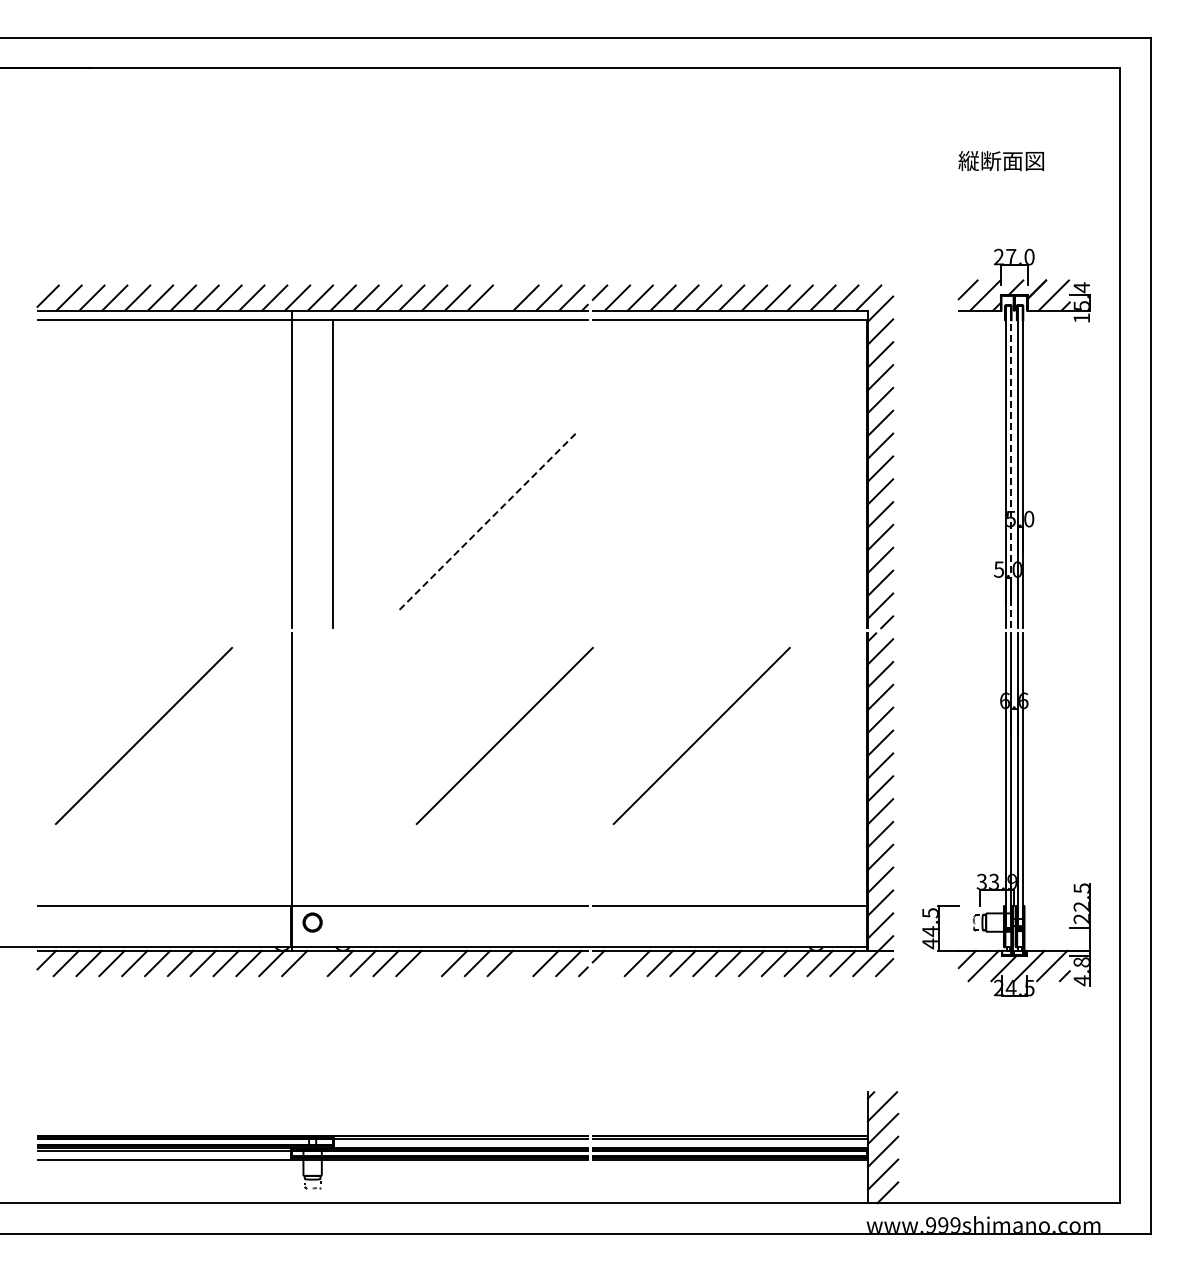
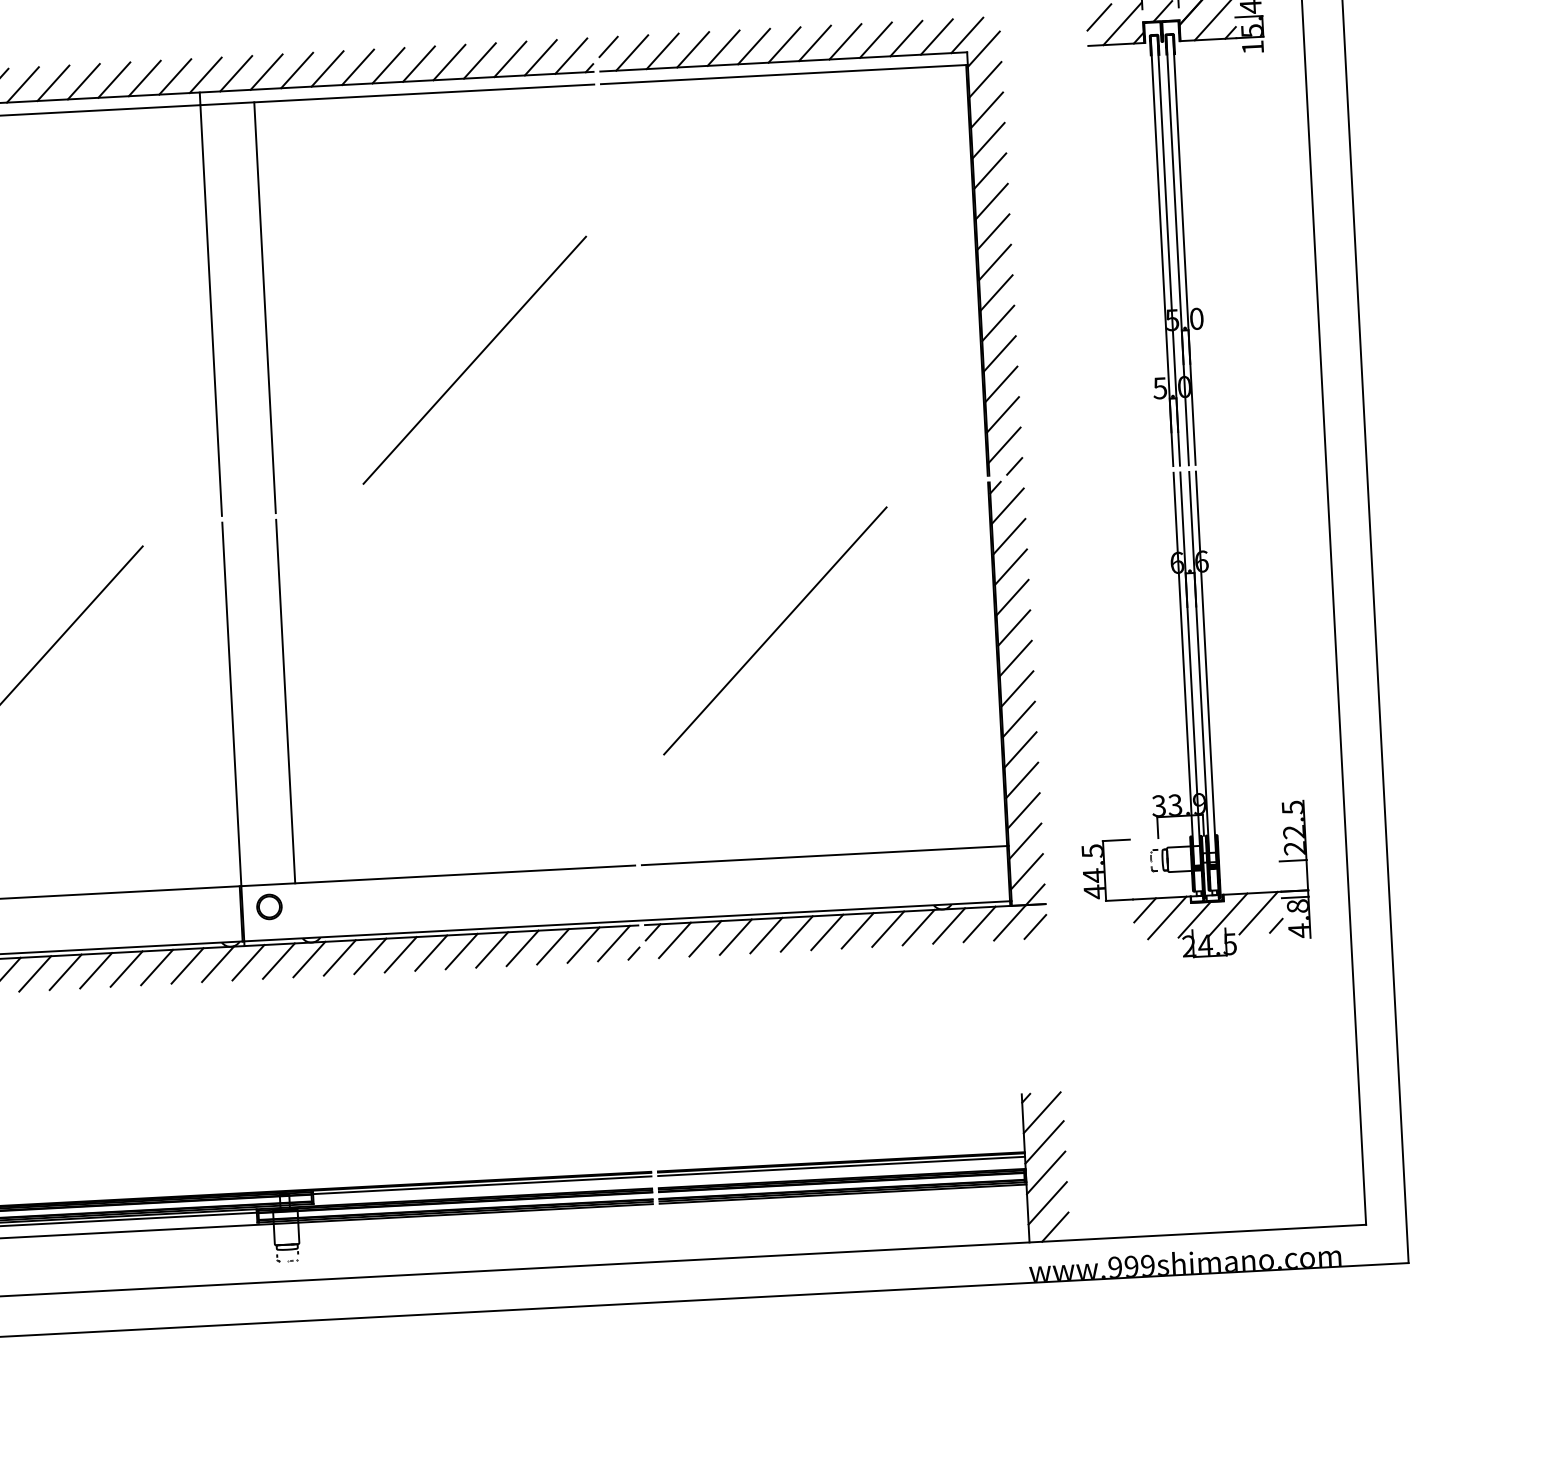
line: (502, 297) -> (478, 60), added
line: (1010, 466) -> (1168, 250), dashed -> solid
line: (487, 522) -> (474, 361), dashed -> solid
line: (504, 735) -> (512, 644), removed
line: (332, 769) -> (285, 701), added
line: (317, 963) -> (278, 961), added
line: (431, 963) -> (430, 953), added
line: (522, 963) -> (552, 946), added
line: (614, 963) -> (674, 940), added

